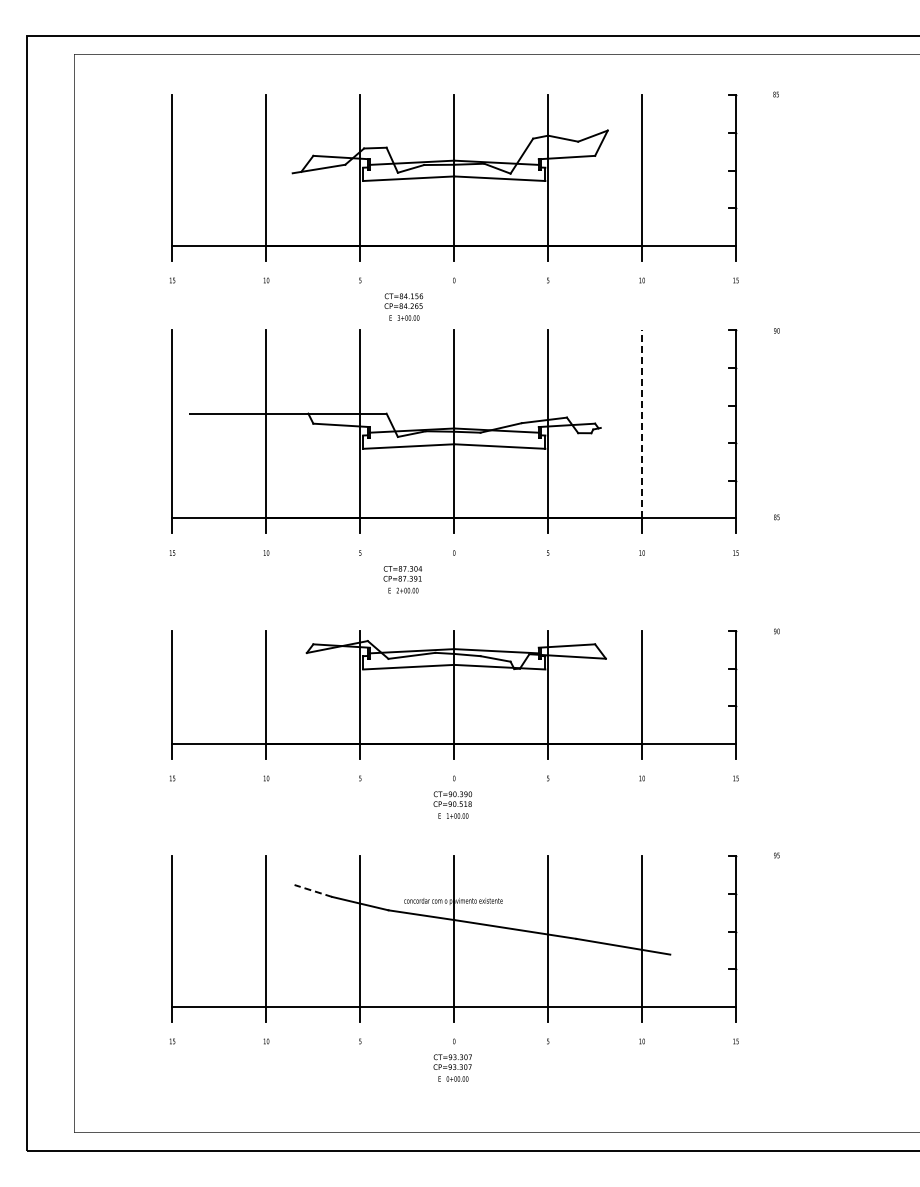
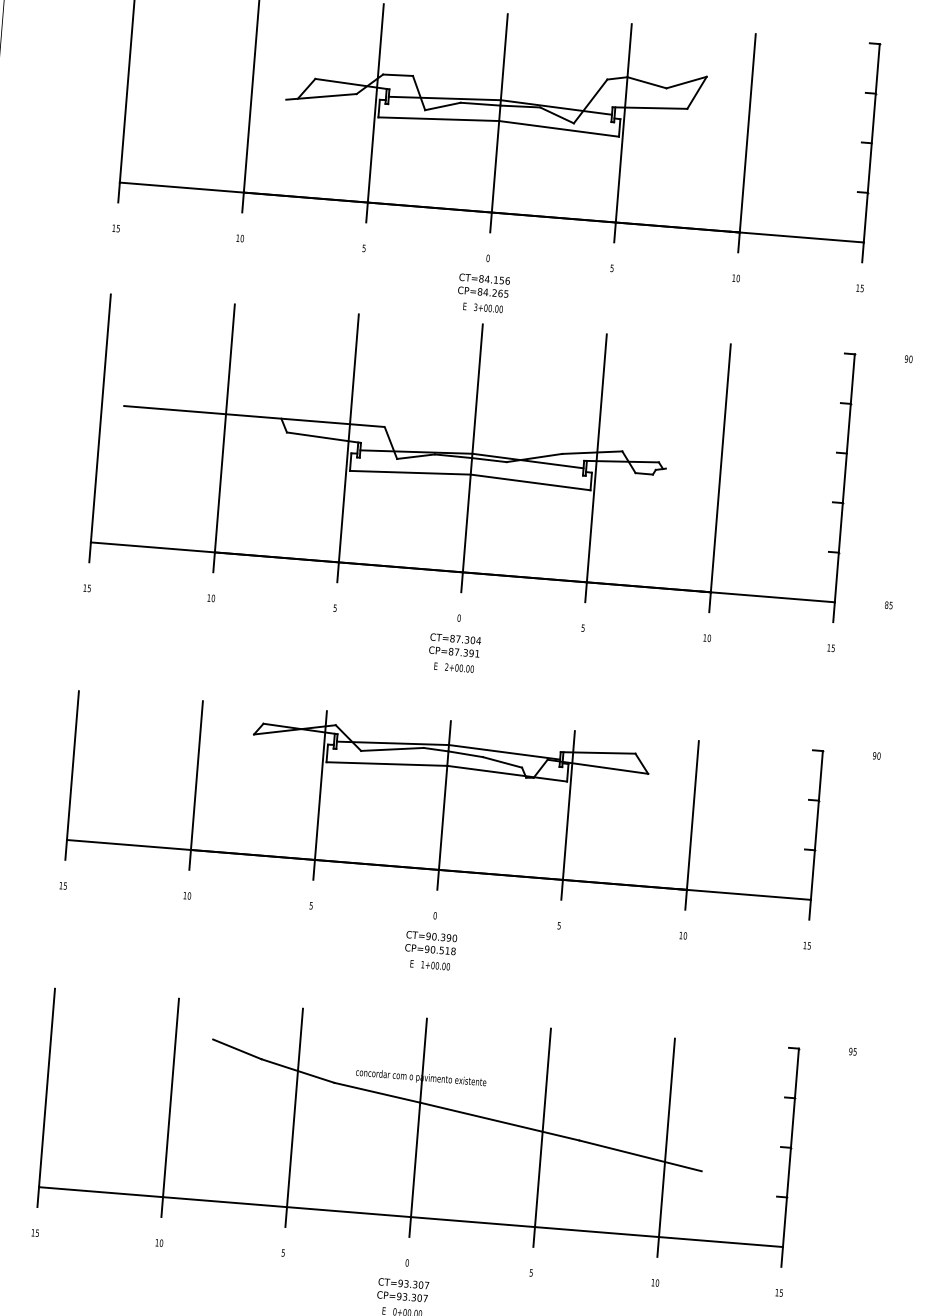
text: (403, 306) -> (483, 292), moved
line: (642, 424) -> (721, 468), dashed -> solid
text: (402, 579) -> (454, 652), moved
line: (313, 890) -> (237, 1048), dashed -> solid

